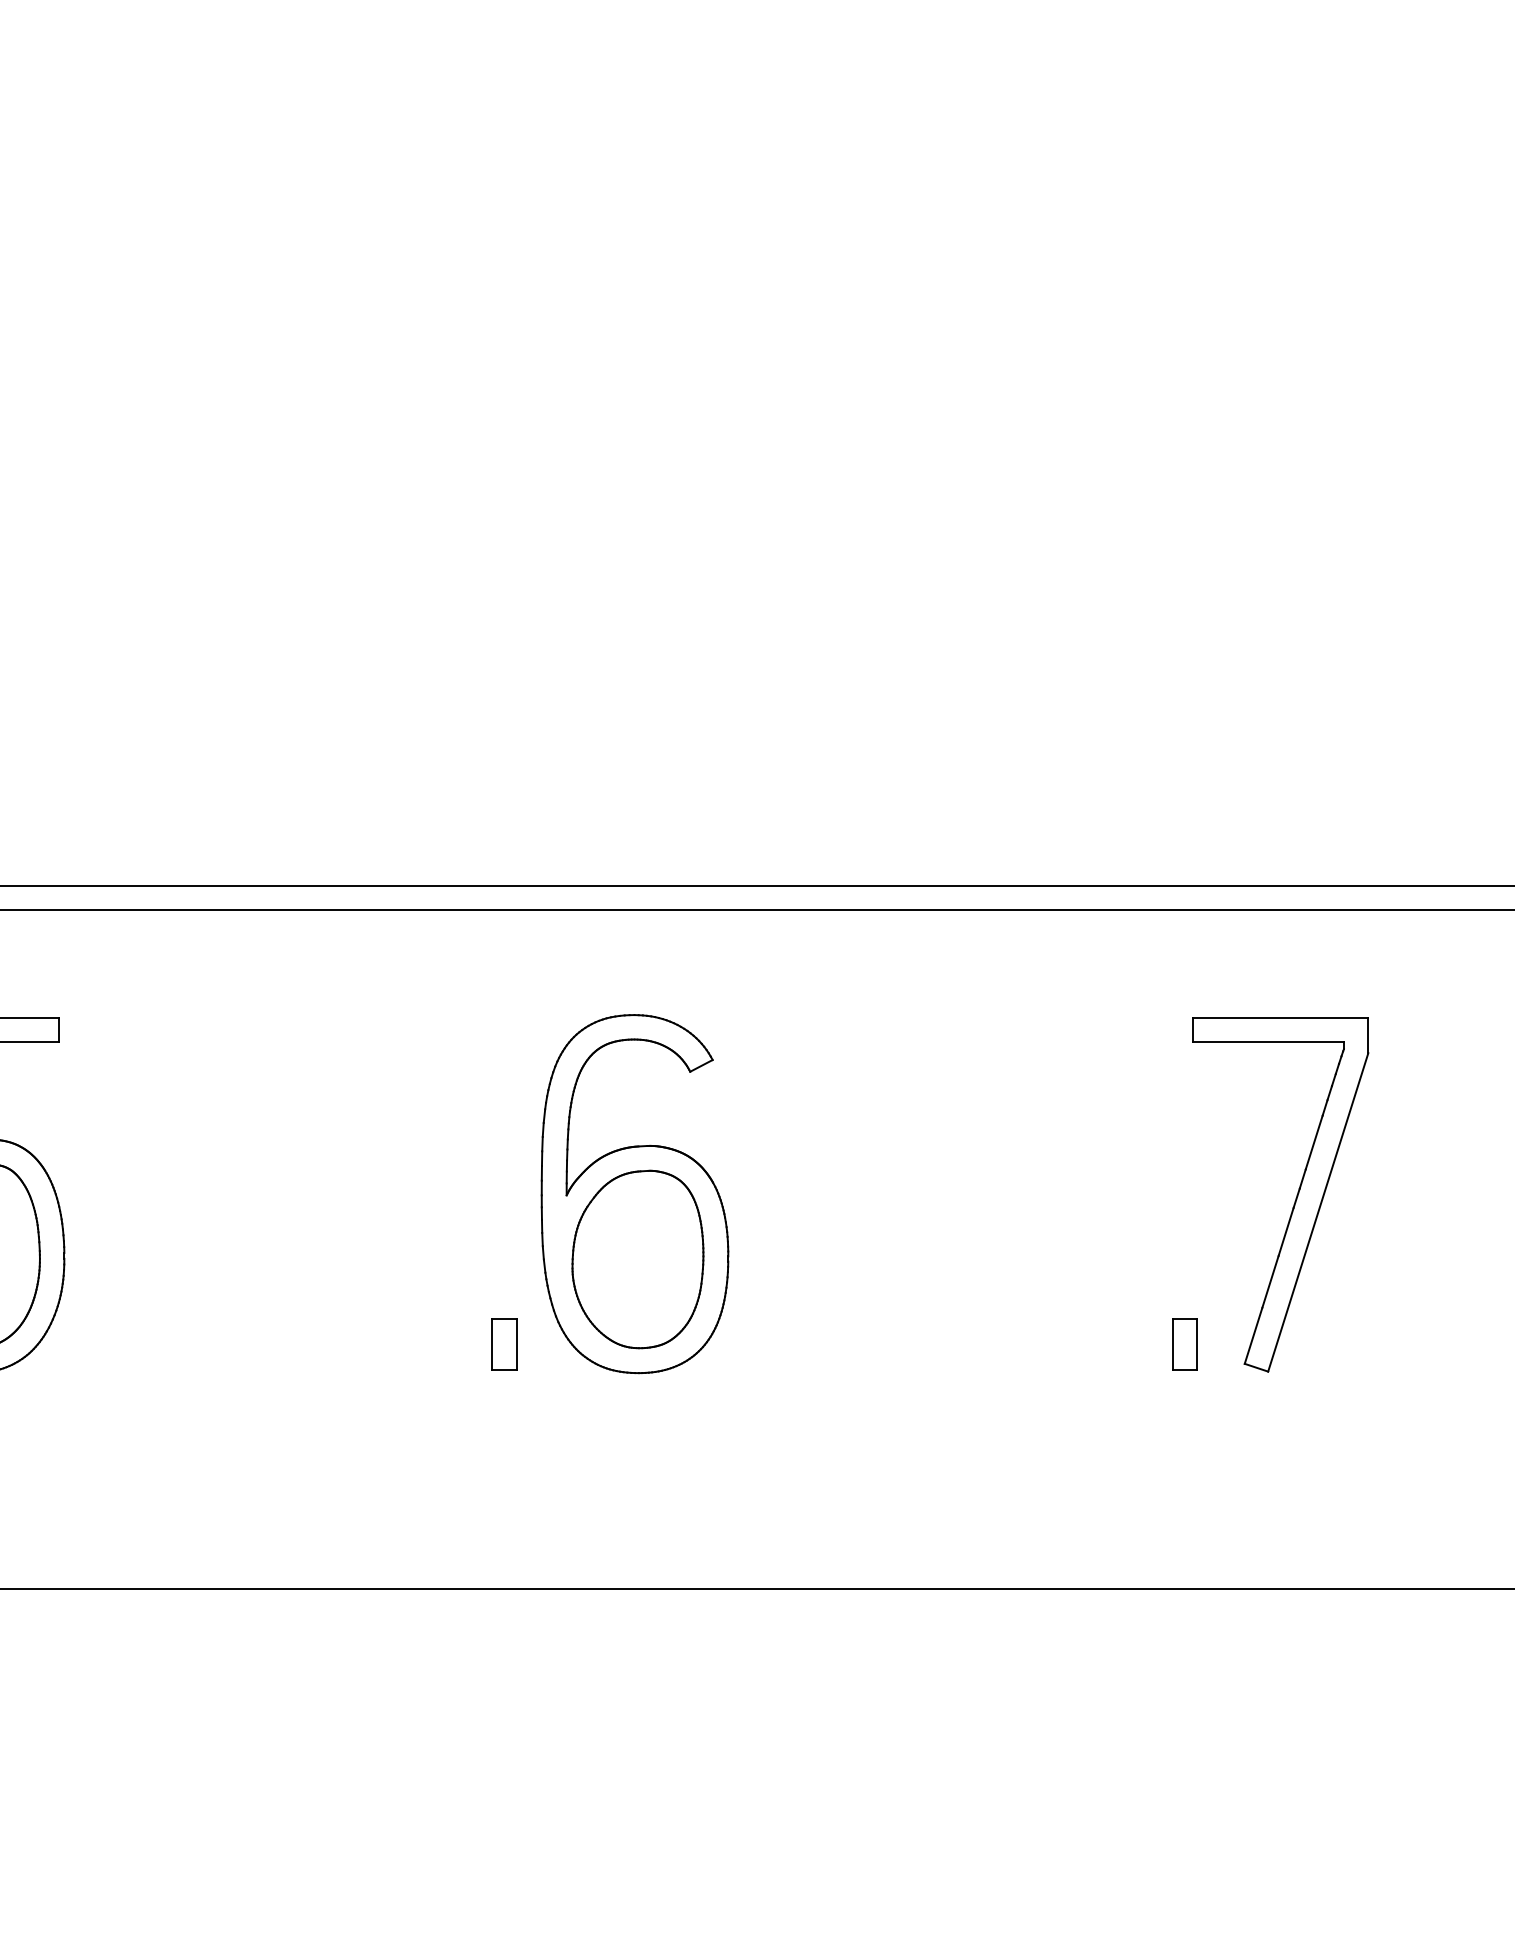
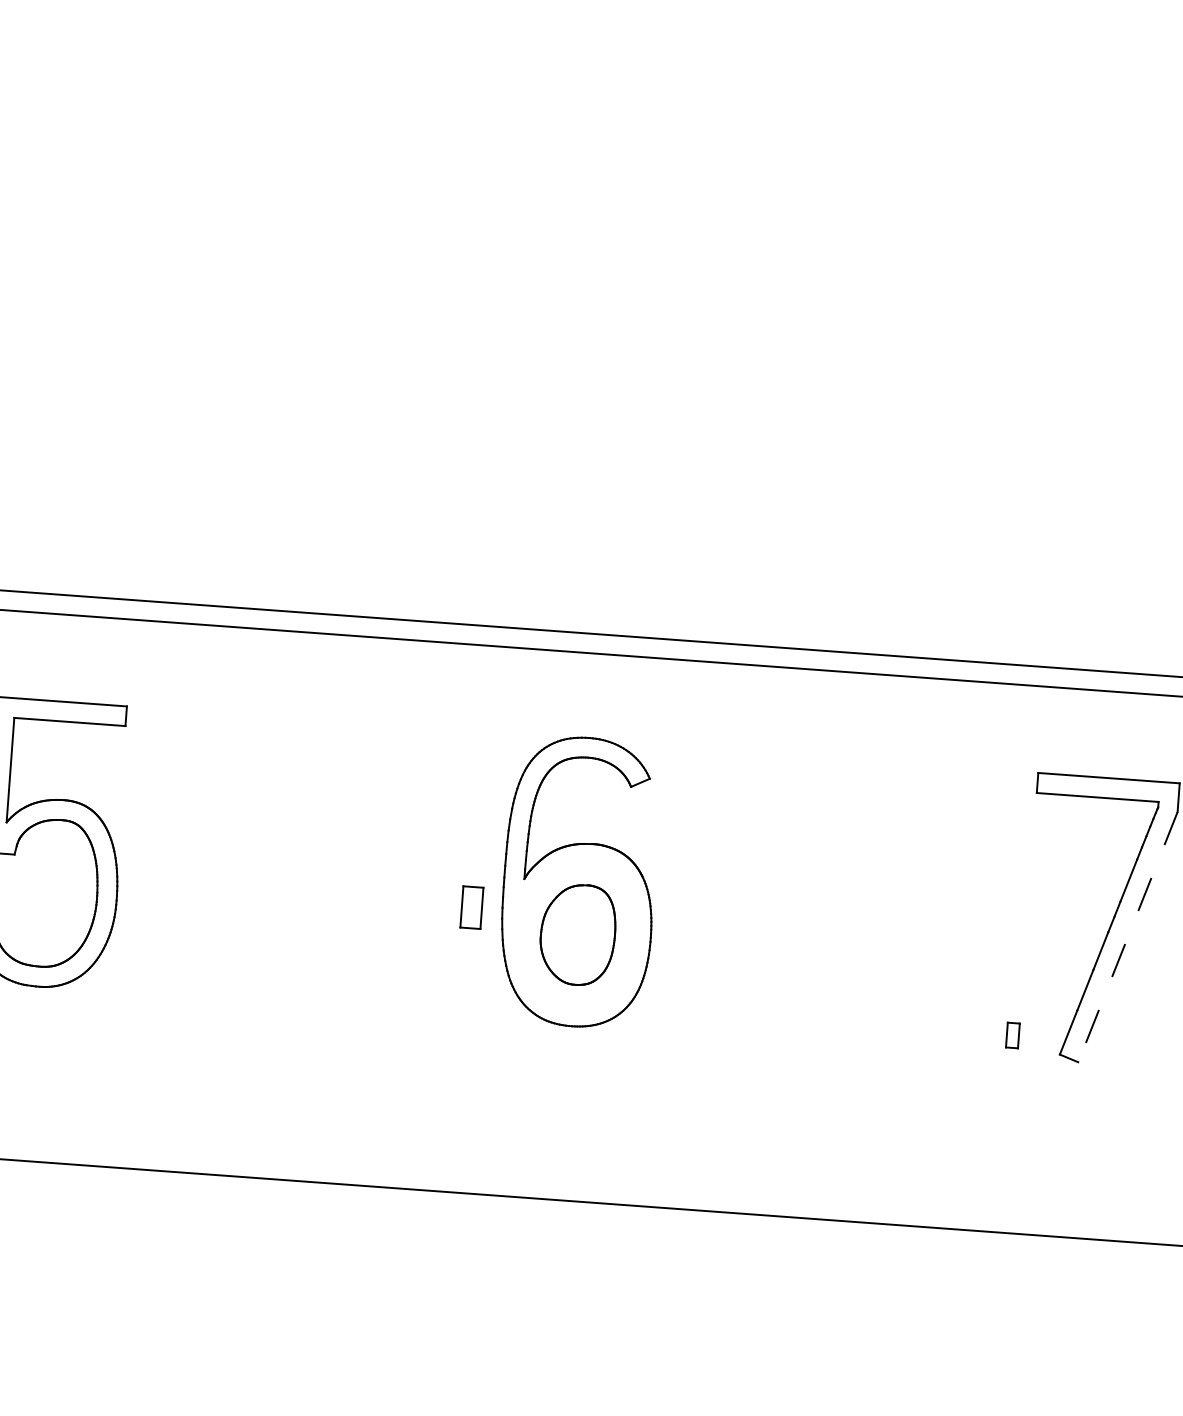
line: (1318, 1212) -> (1128, 937), solid -> dashed
part: (637, 1259) -> (577, 934), size x0.7
part: (504, 1344) -> (472, 907), moved
part: (1184, 1344) -> (1012, 1035), size x0.6

